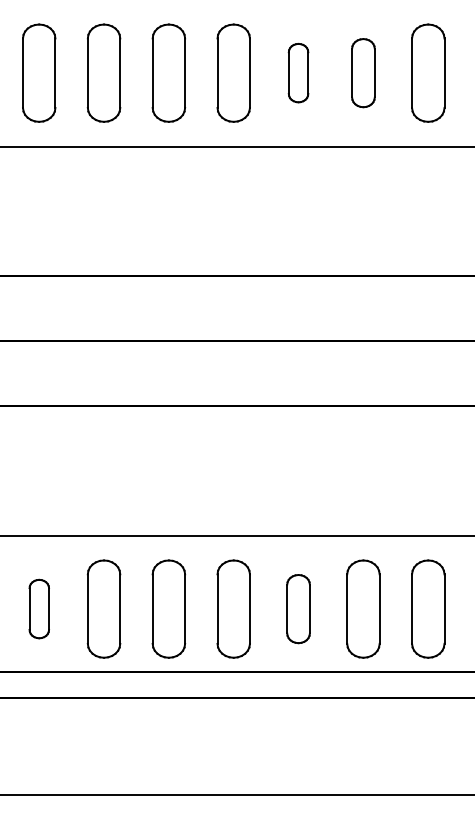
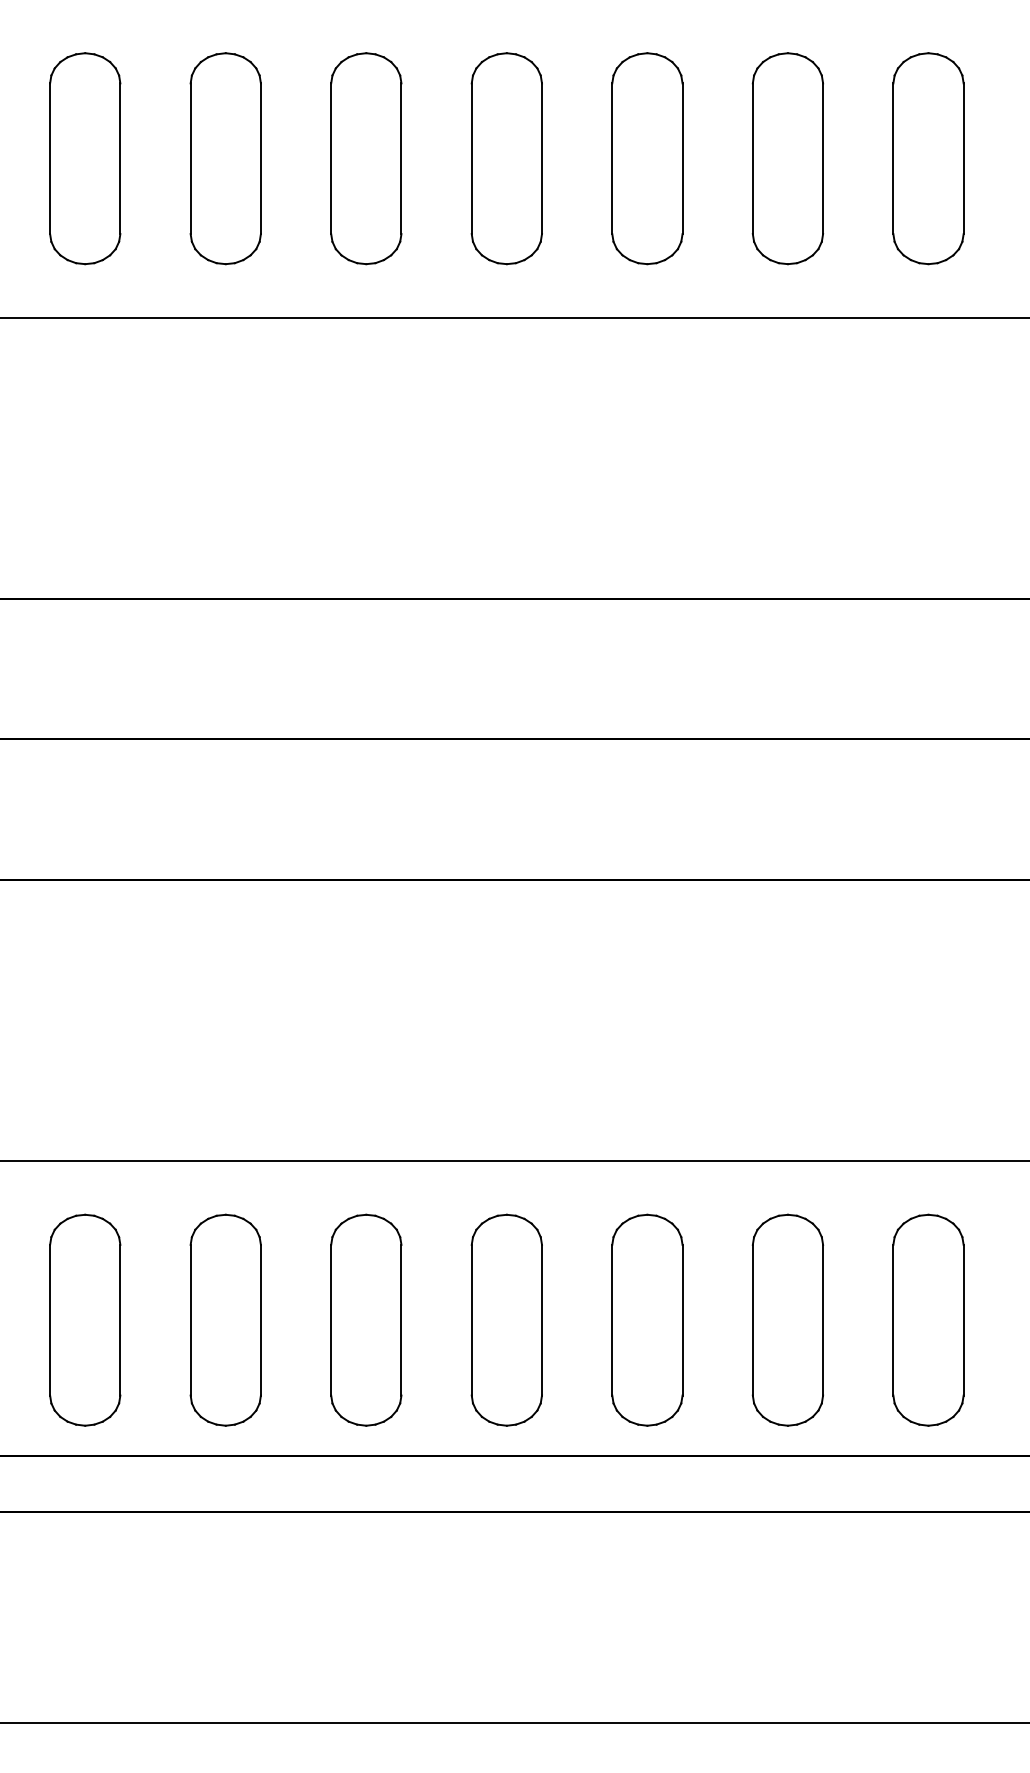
part: (298, 72) -> (647, 157), size x1.67
part: (363, 72) -> (788, 157), size x1.43
part: (39, 608) -> (85, 1318), size x1.67
part: (298, 608) -> (647, 1318), size x1.43

